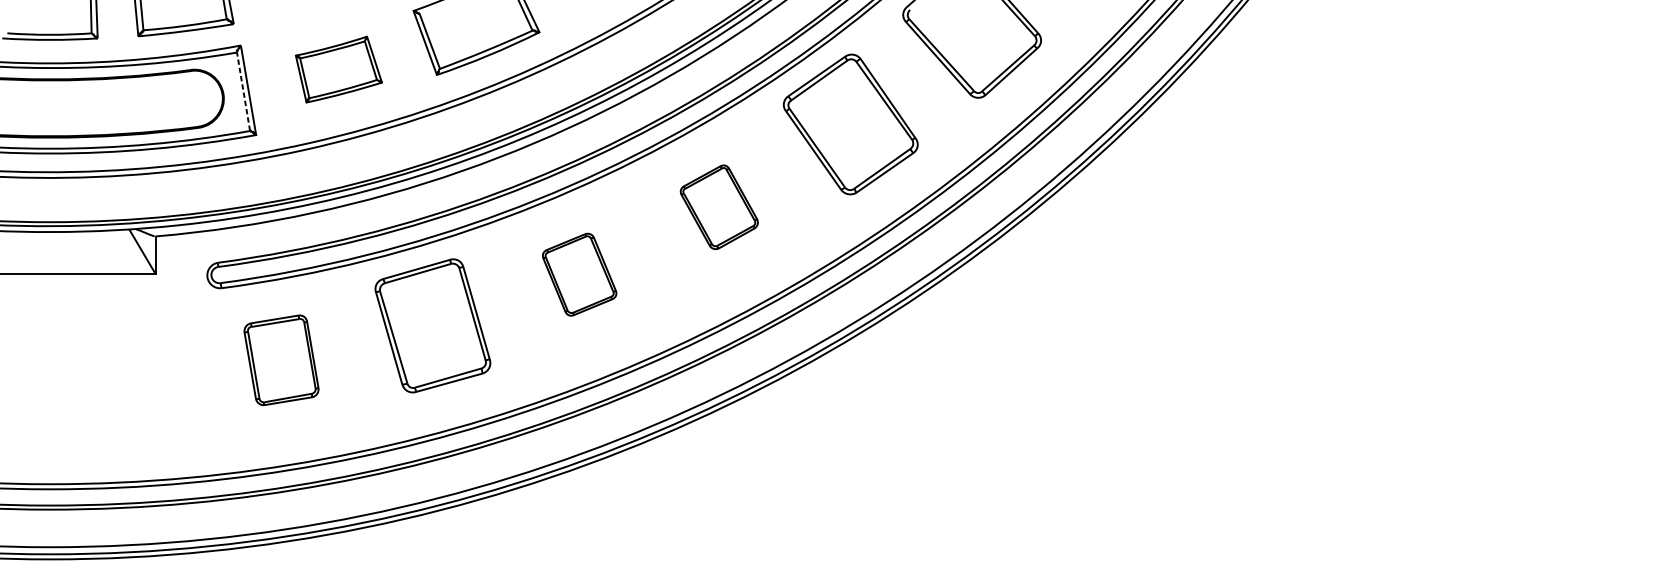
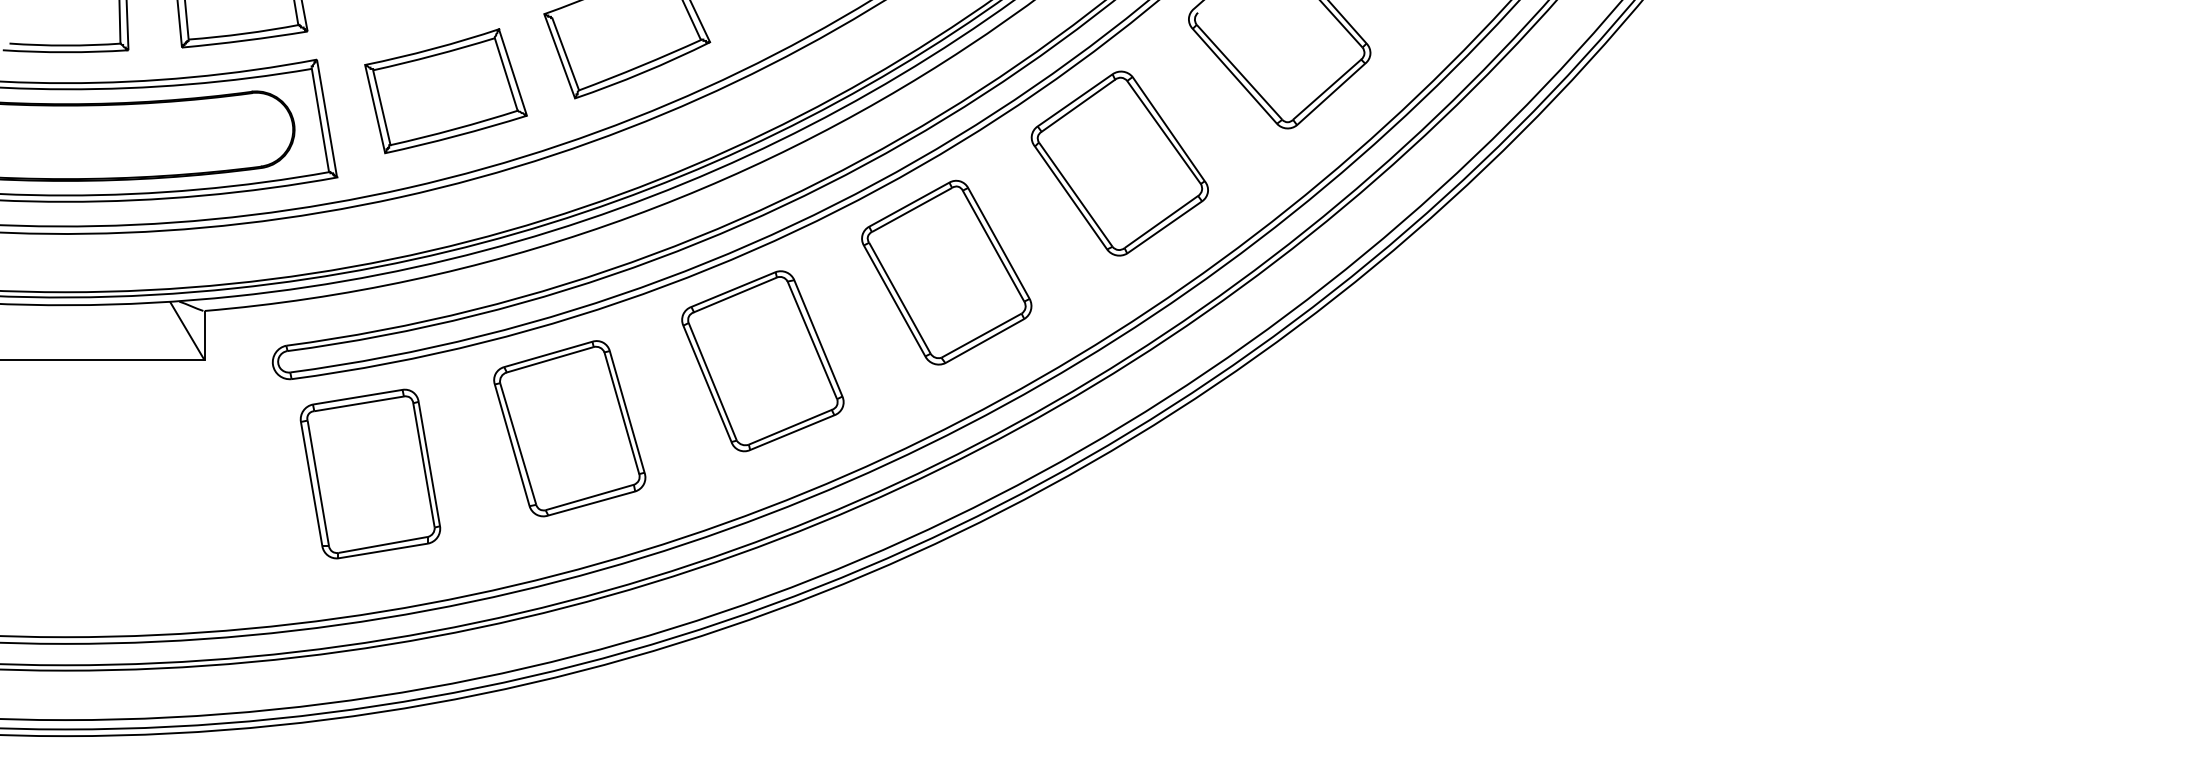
part: (338, 69) -> (445, 91), size x1.43
line: (243, 91) -> (320, 119), dashed -> solid
part: (719, 207) -> (946, 272), size x1.67
part: (579, 274) -> (762, 361), size x1.67
part: (281, 359) -> (370, 473), size x1.43

